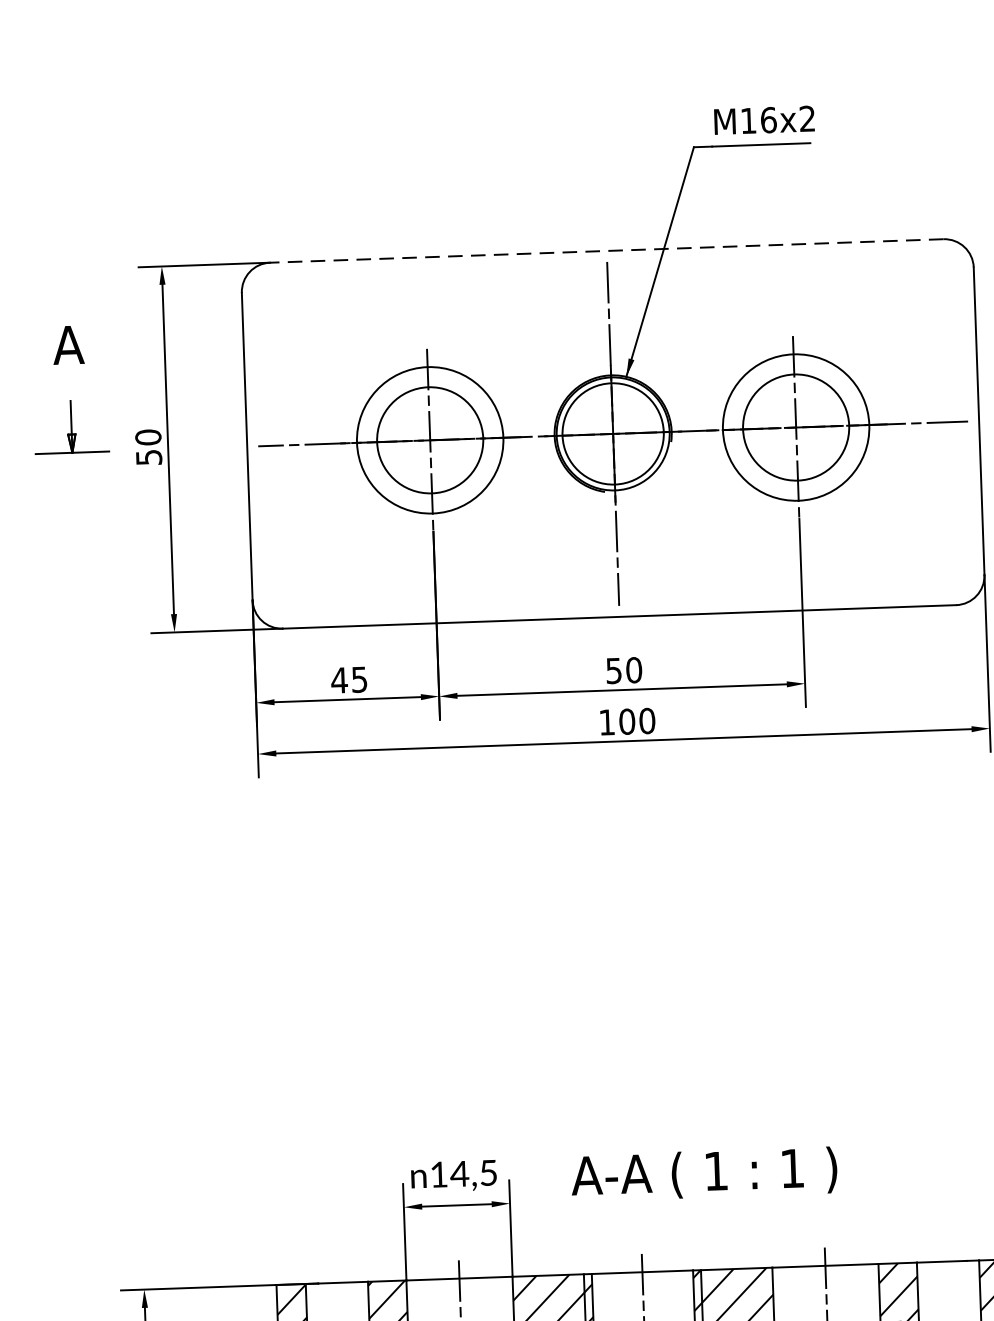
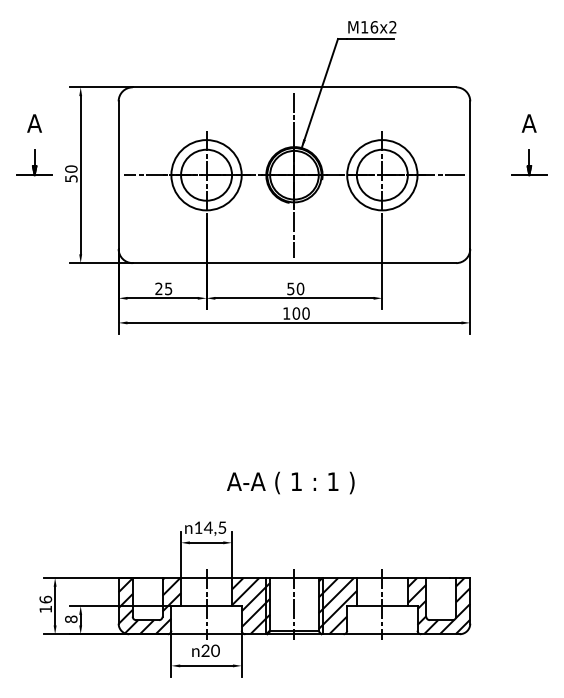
line: (606, 251) -> (294, 87), dashed -> solid
text: (338, 679) -> (158, 288), 45 -> 25
text: (703, 1173) -> (290, 482), moved

